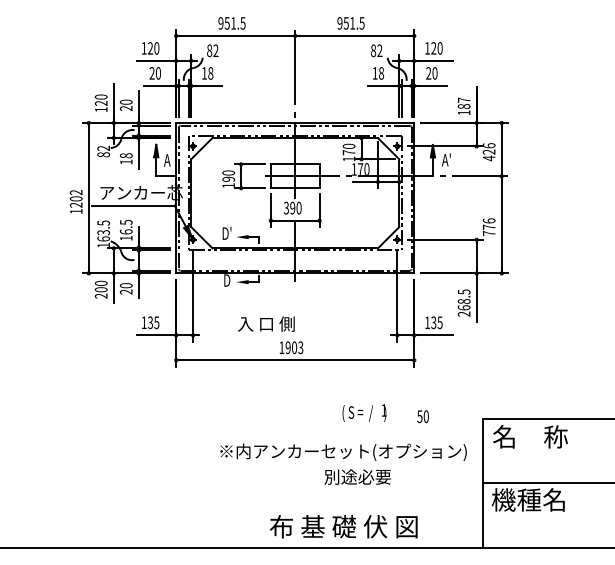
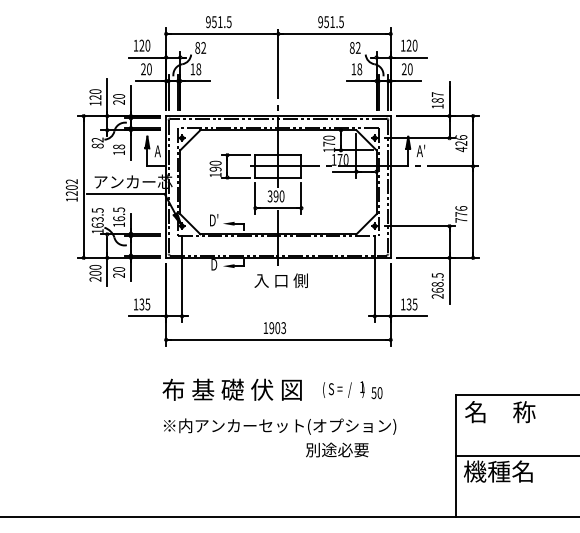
text: (265, 323) -> (280, 280), moved
text: (422, 417) -> (376, 393), moved
text: (344, 452) -> (280, 426), moved
text: (343, 526) -> (231, 389), moved

